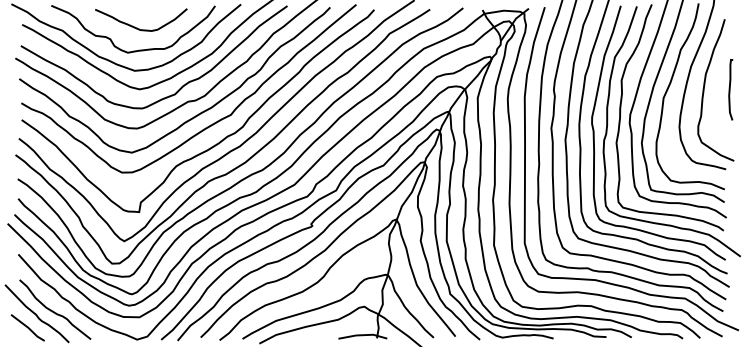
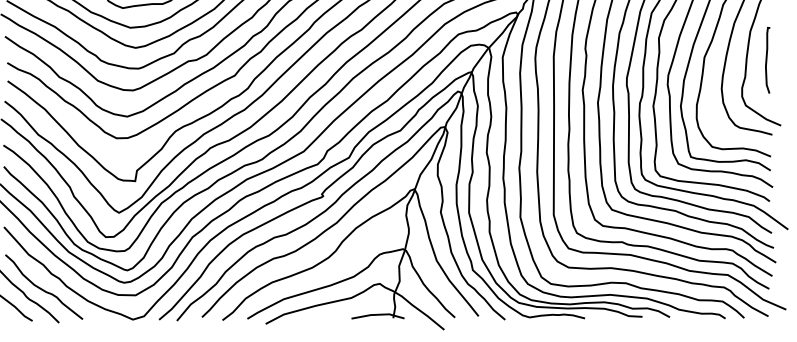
part: (730, 89) -> (767, 59), moved

